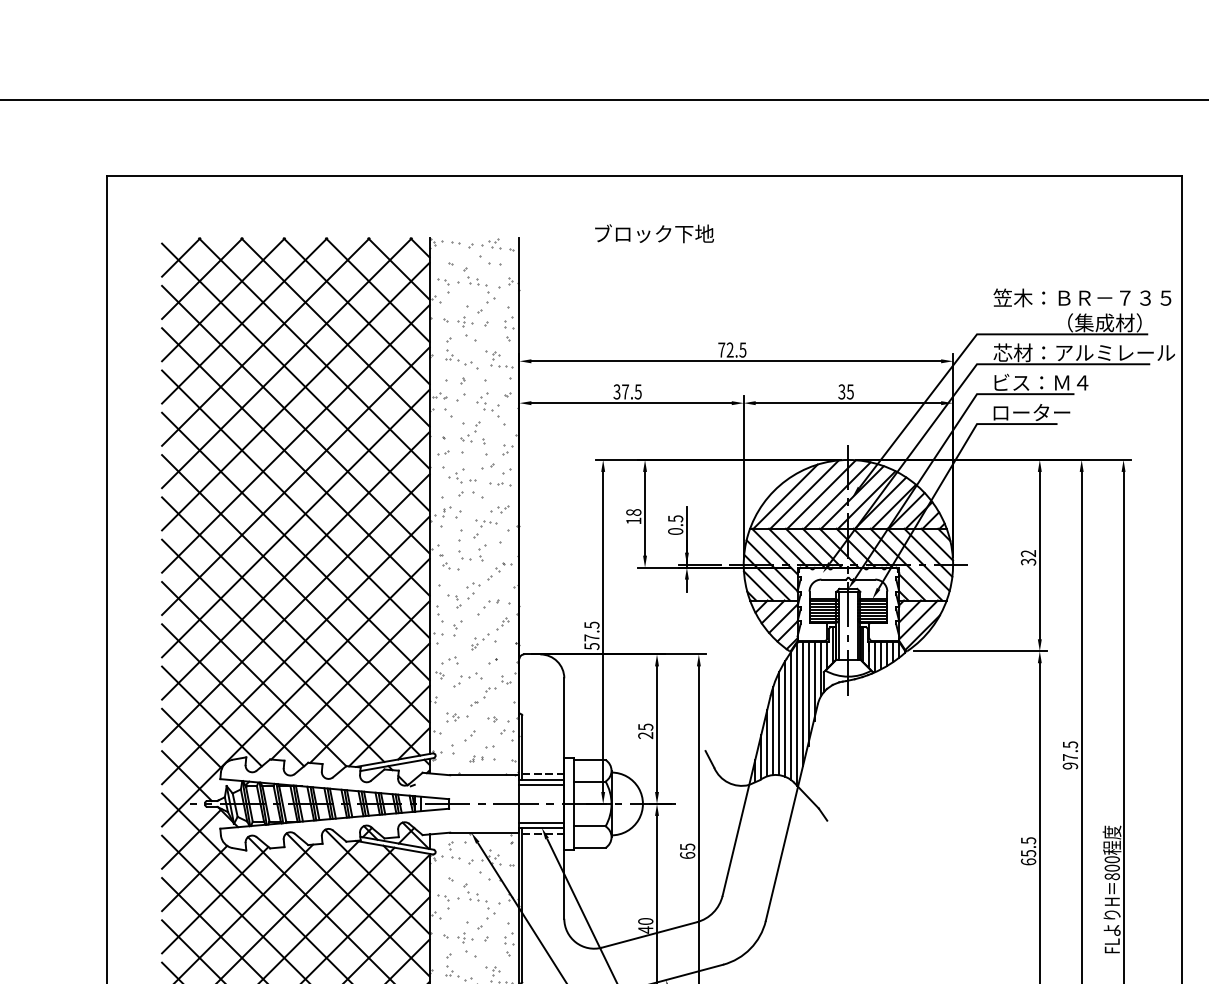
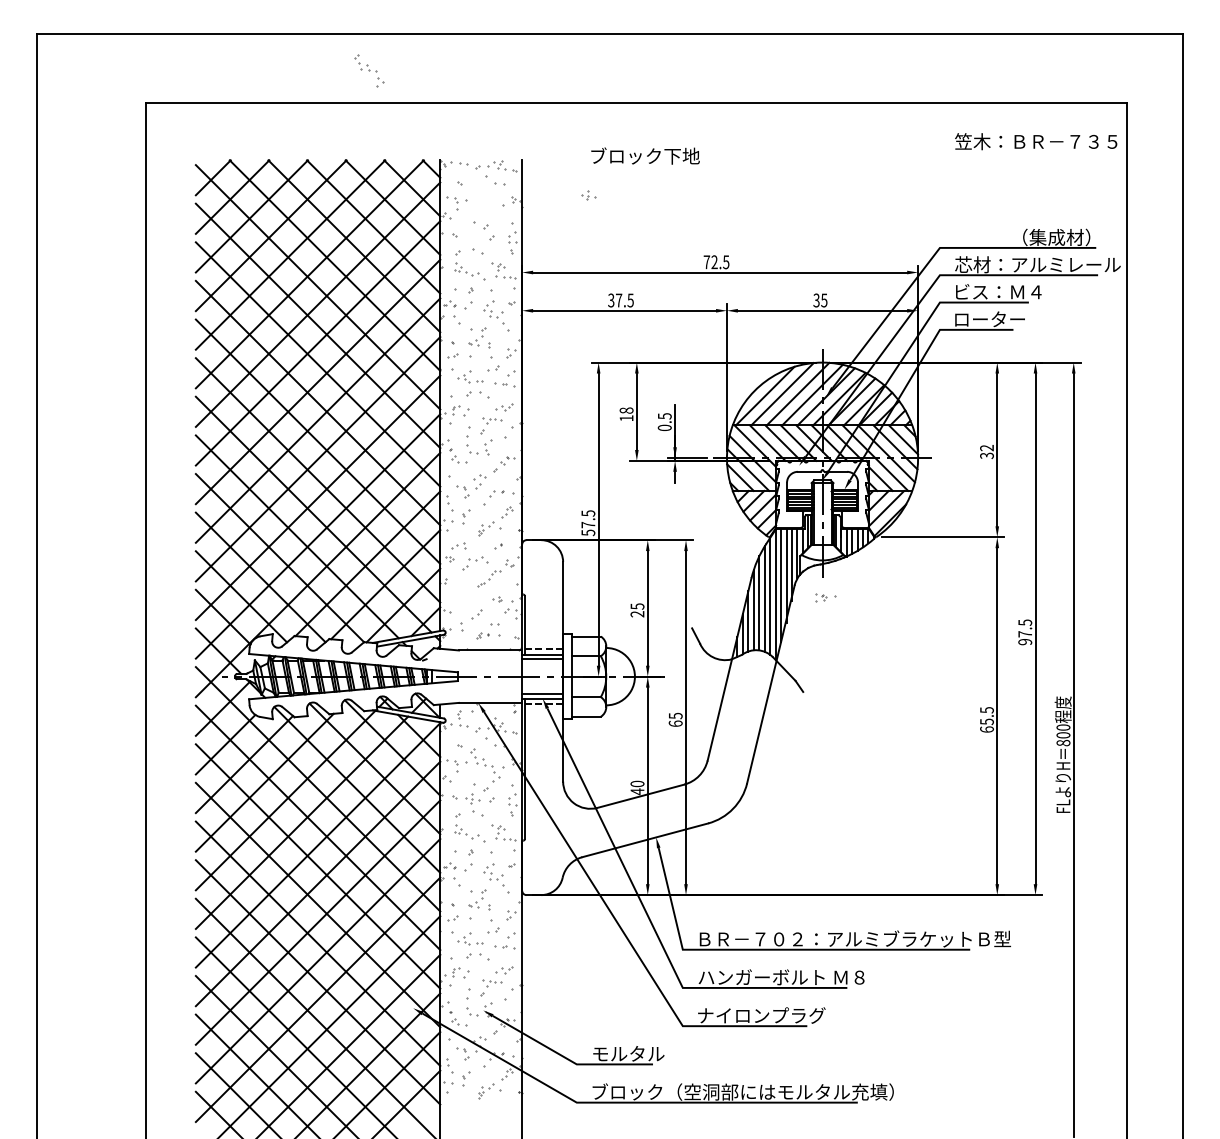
part: (479, 284) -> (369, 70), moved
text: (1082, 297) -> (1036, 141), moved
part: (465, 321) -> (588, 195), moved
part: (457, 717) -> (825, 597), moved

